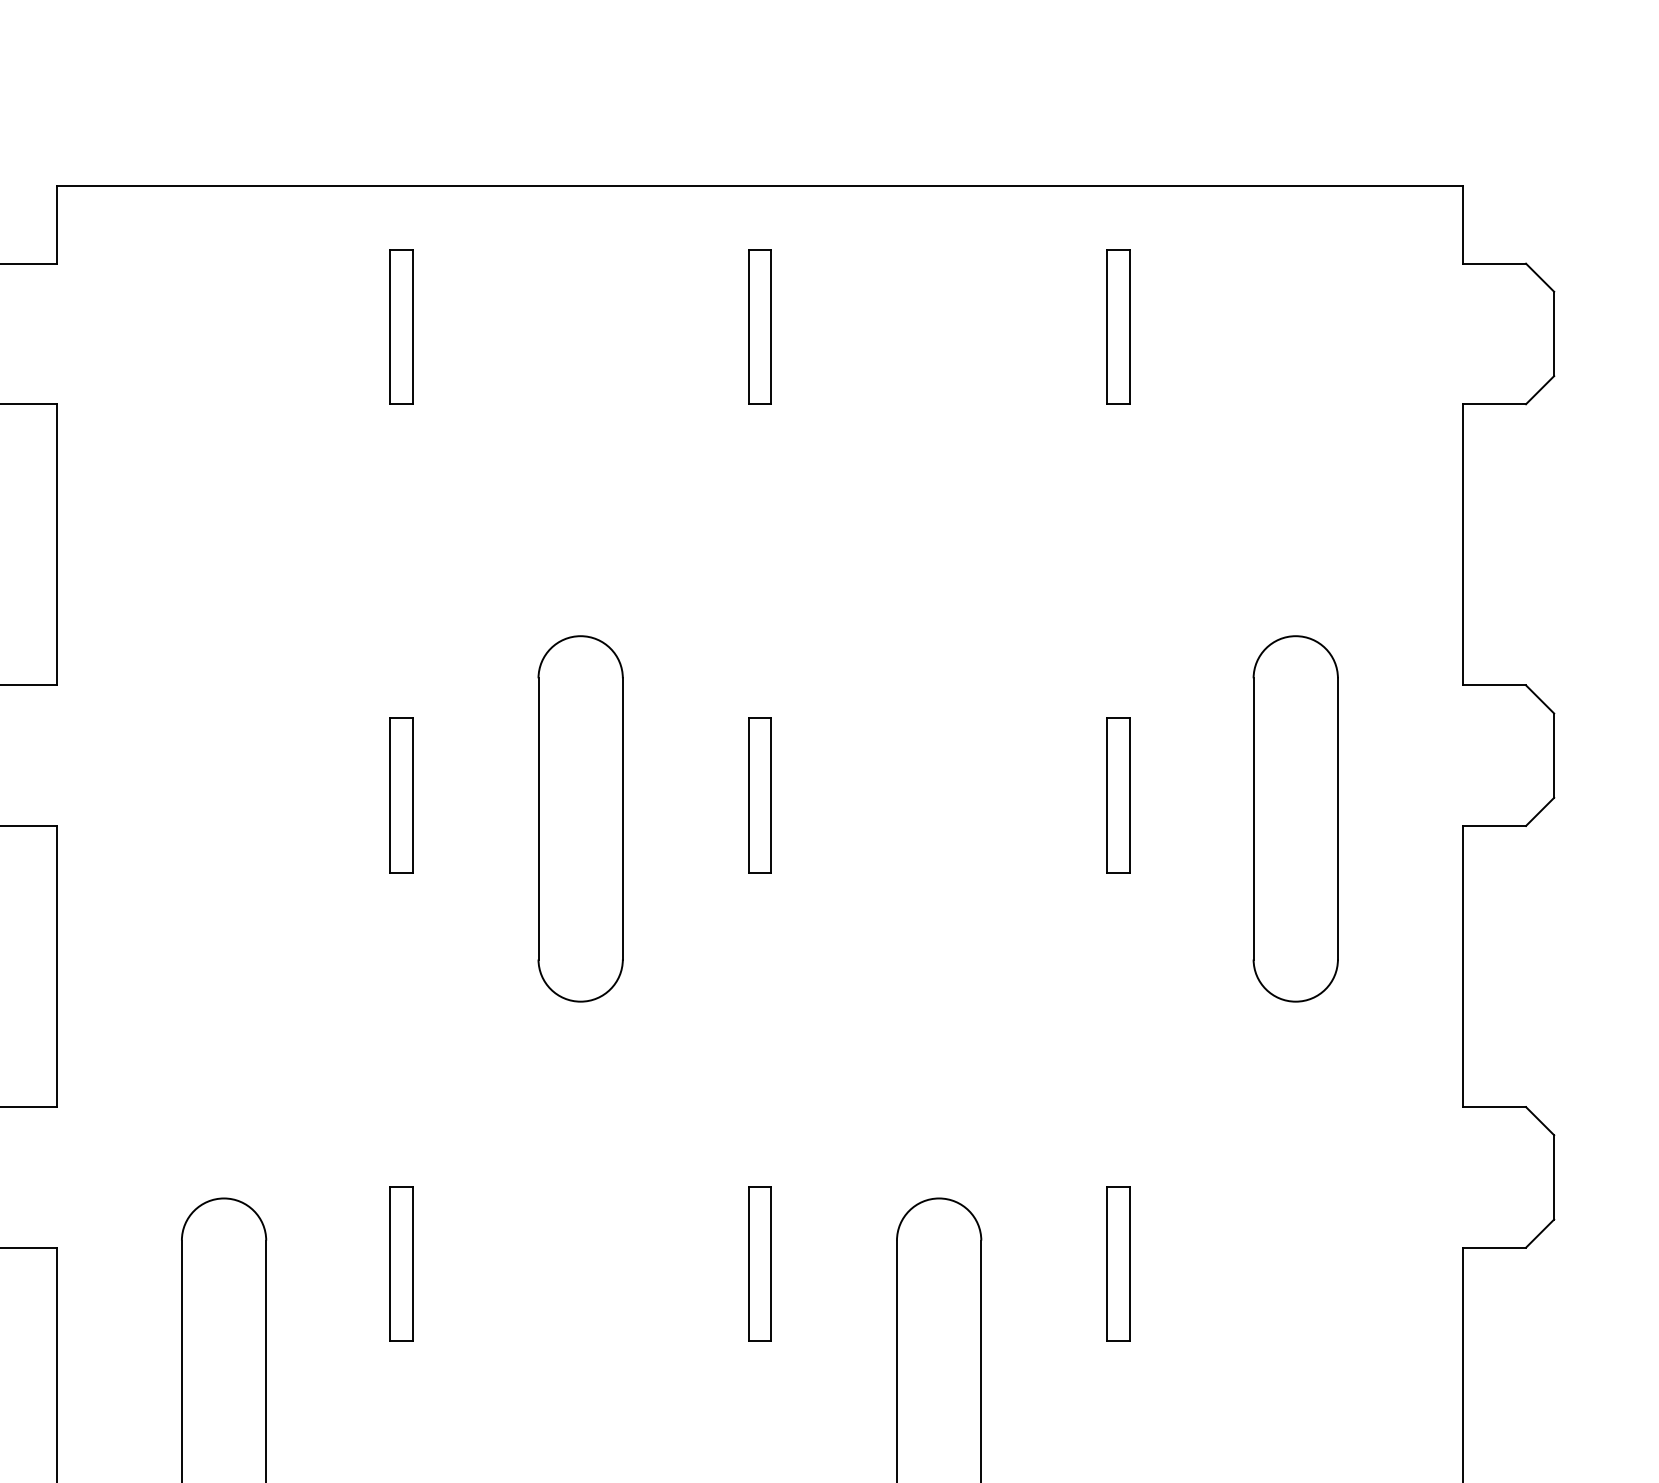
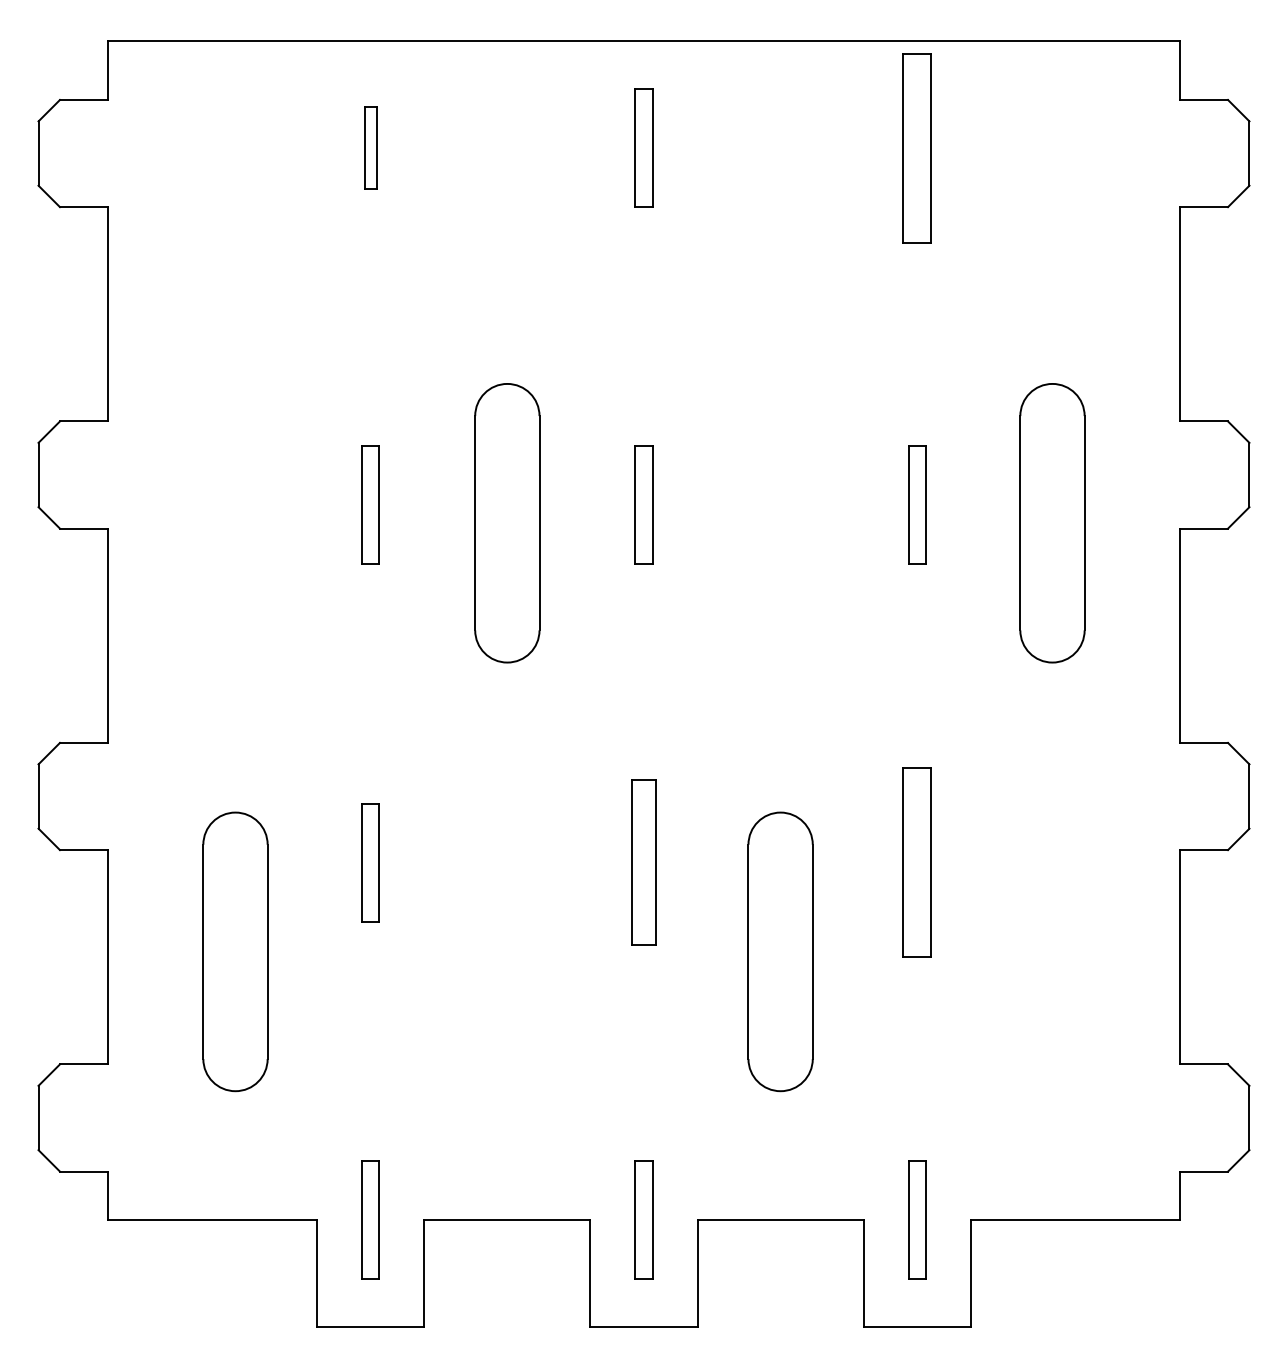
part: (401, 326) -> (370, 147), size x0.7
part: (1118, 326) -> (917, 147), size x1.6
part: (759, 1263) -> (643, 862), size x1.4
part: (1118, 1263) -> (917, 862), size x1.6

